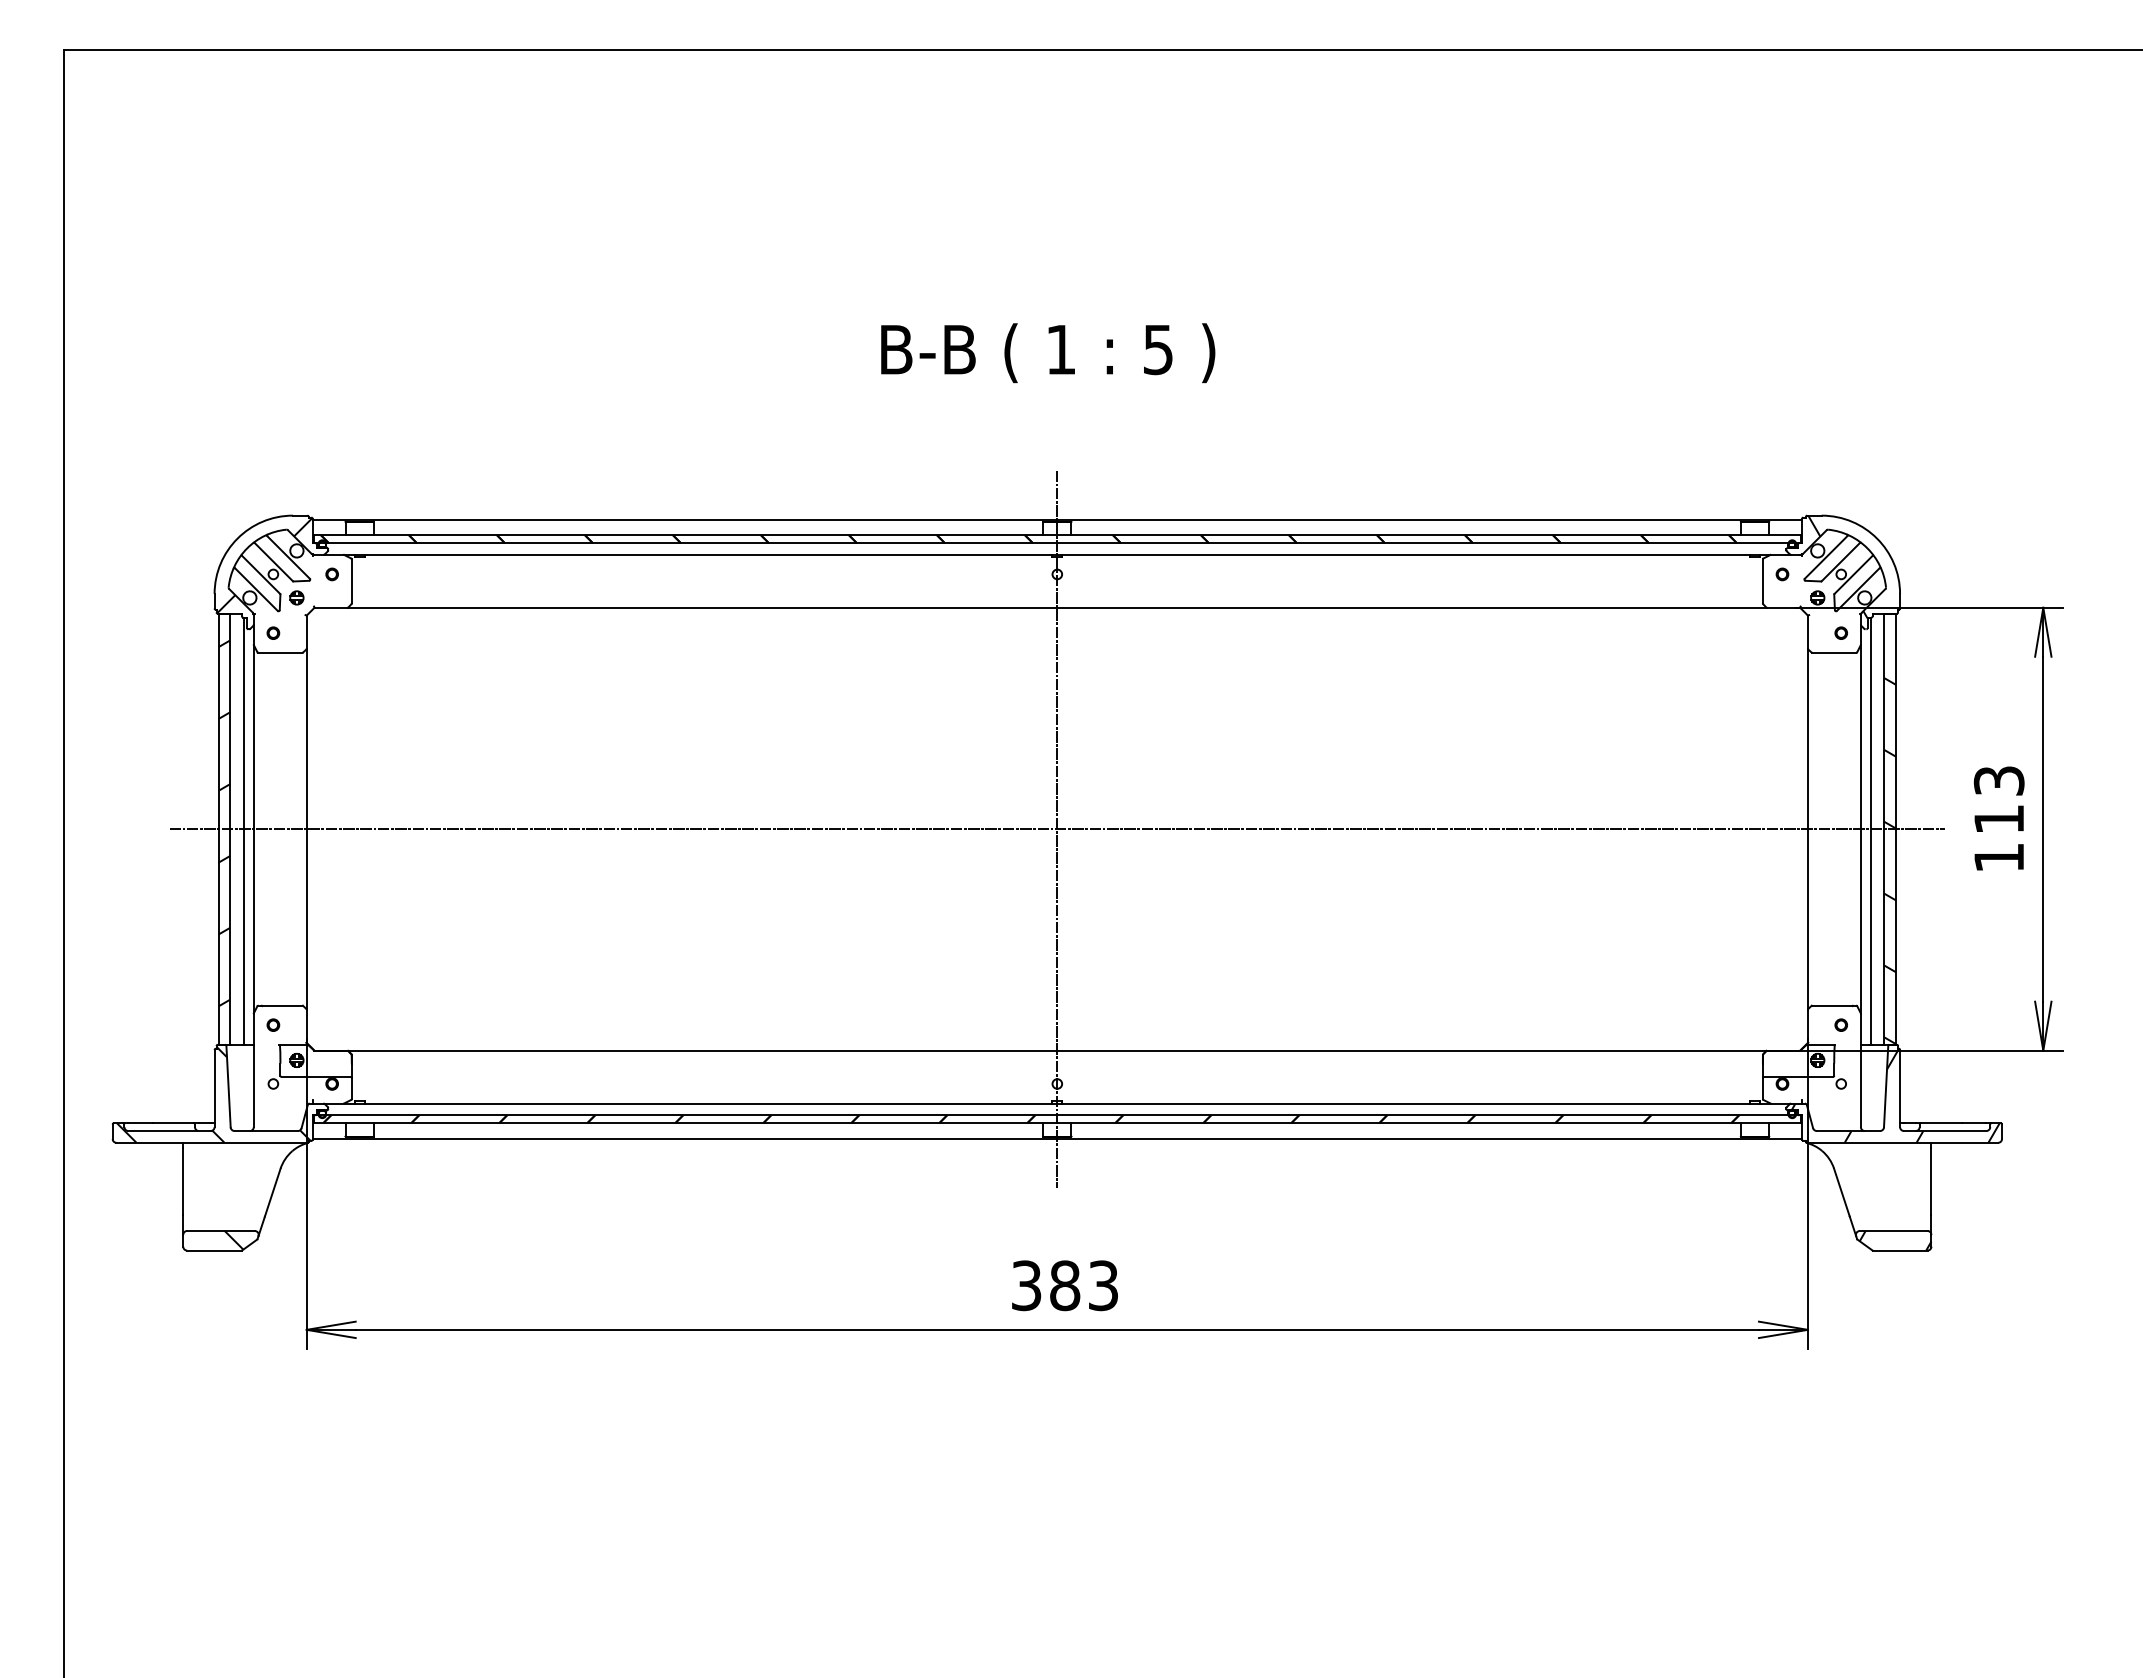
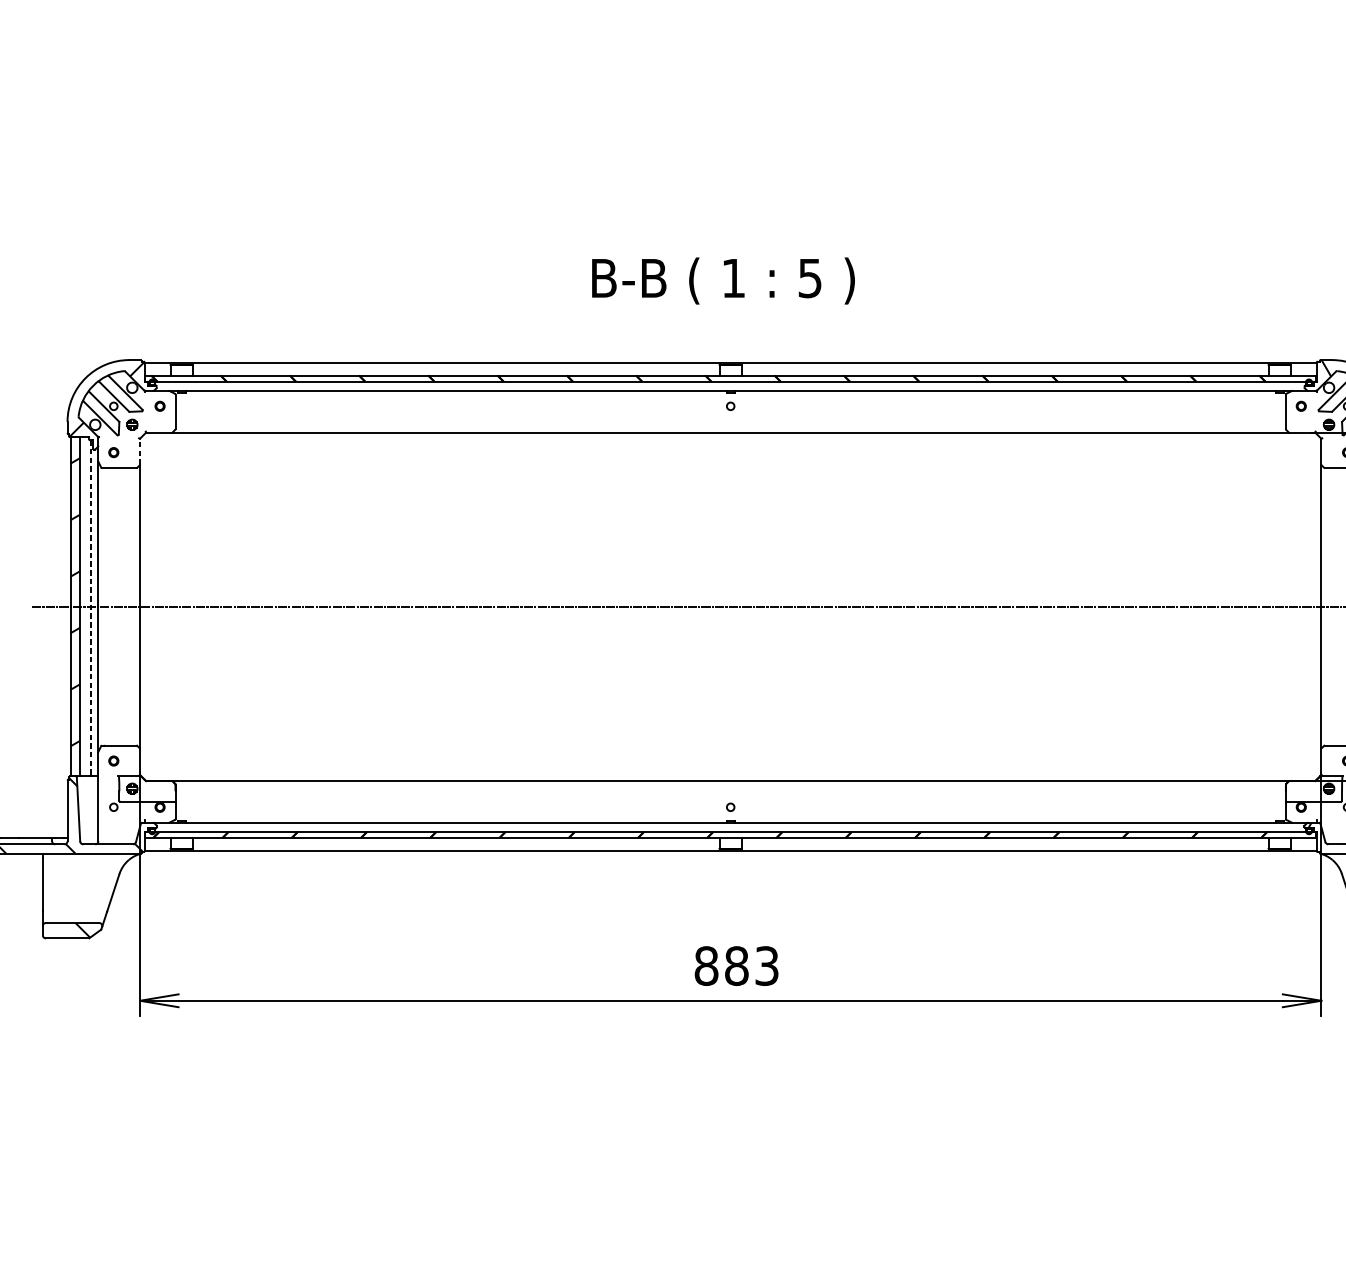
text: (1048, 353) -> (723, 281), moved
line: (306, 632) -> (139, 452), solid -> dashed
line: (1057, 828) -> (730, 606), removed
line: (244, 831) -> (91, 608), solid -> dashed
text: (1026, 1285) -> (706, 965), 383 -> 883

